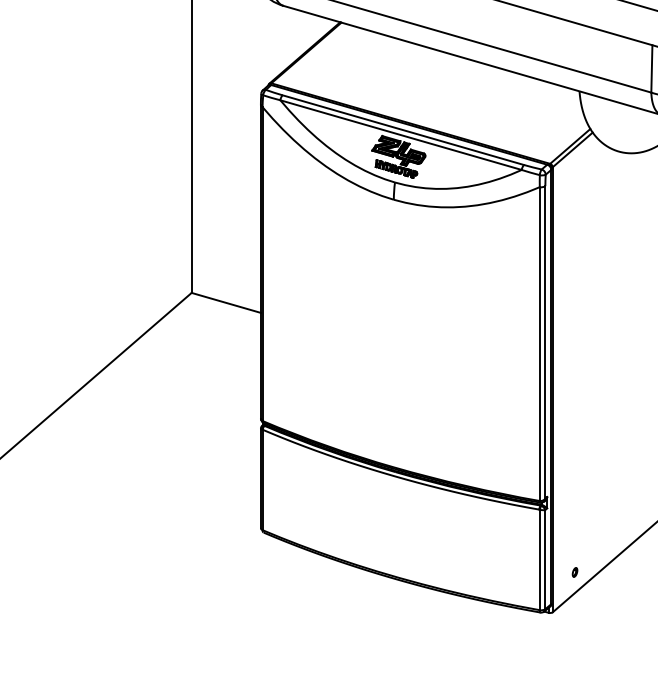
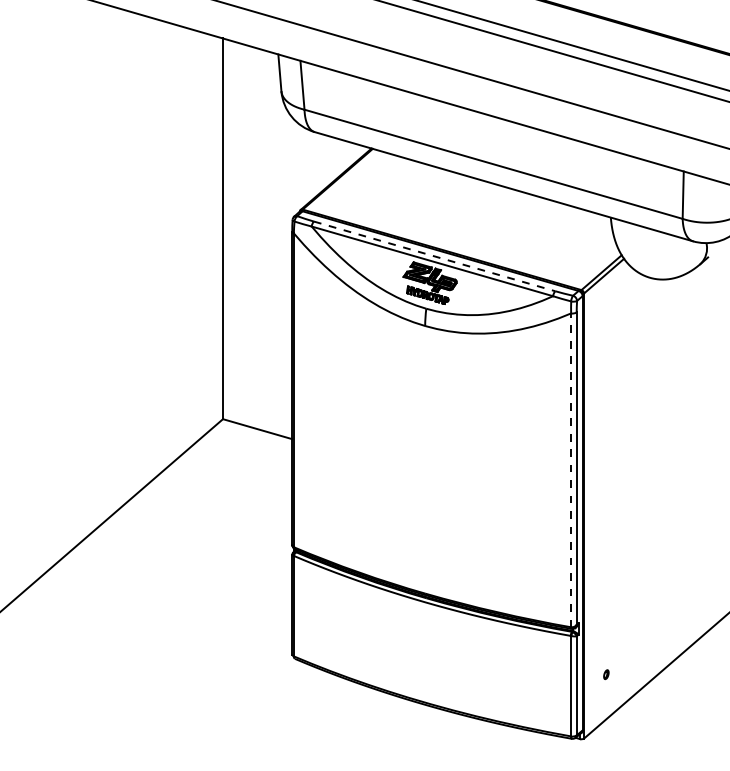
line: (403, 130) -> (434, 256), solid -> dashed
line: (540, 344) -> (571, 470), solid -> dashed
part: (575, 572) -> (606, 674), moved

